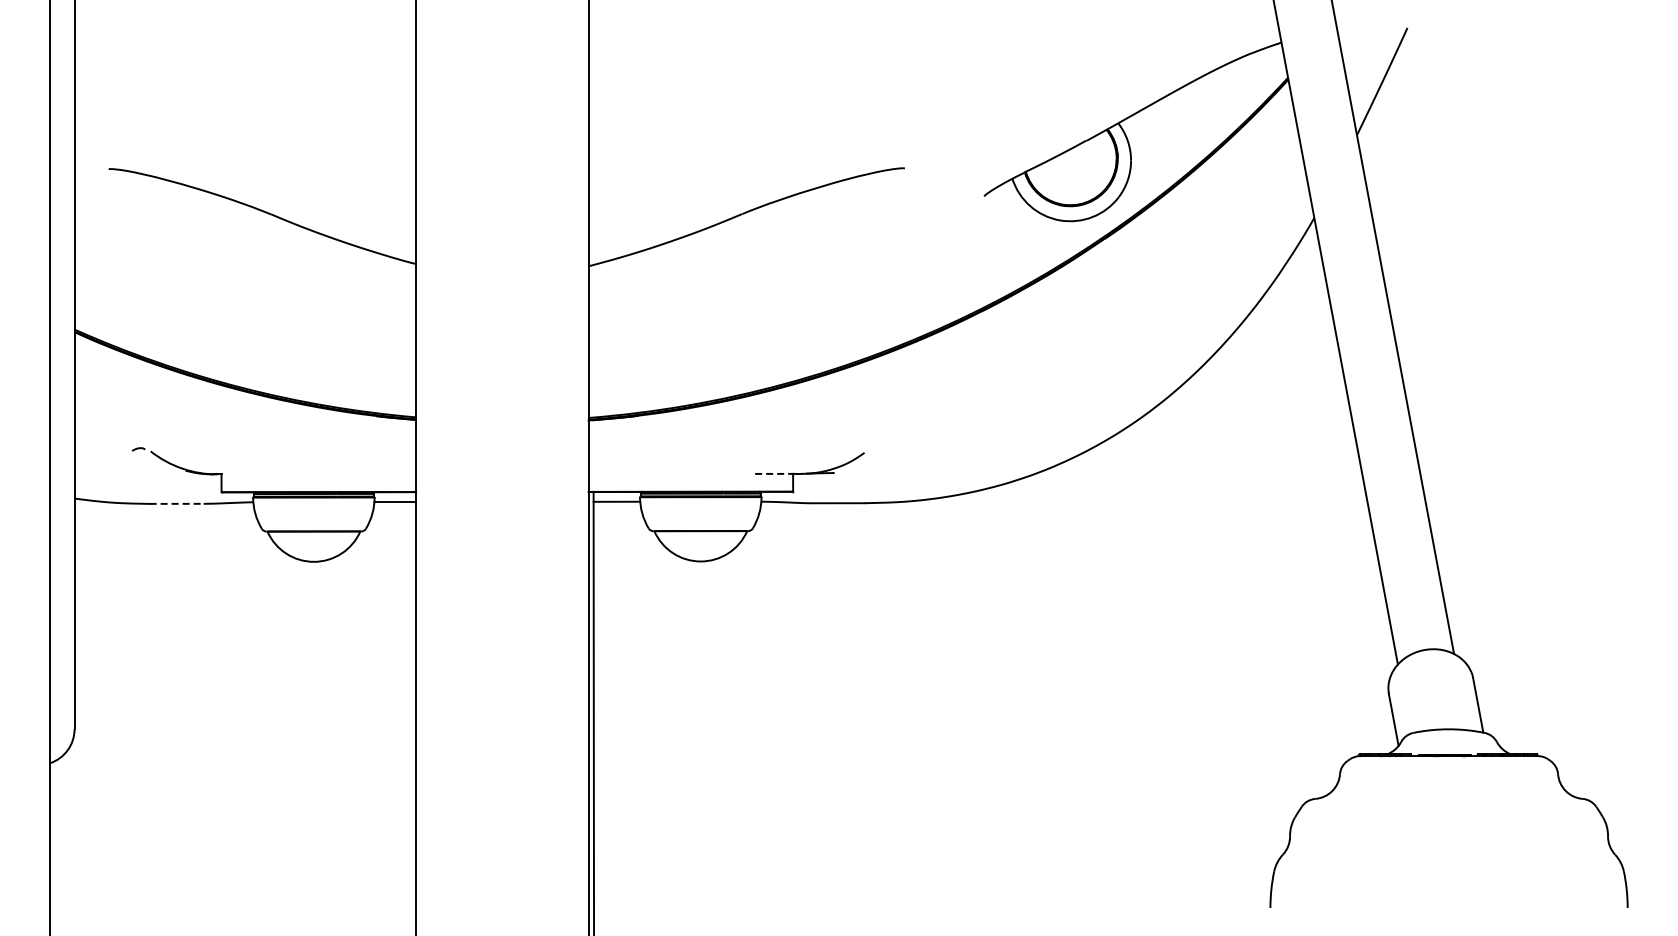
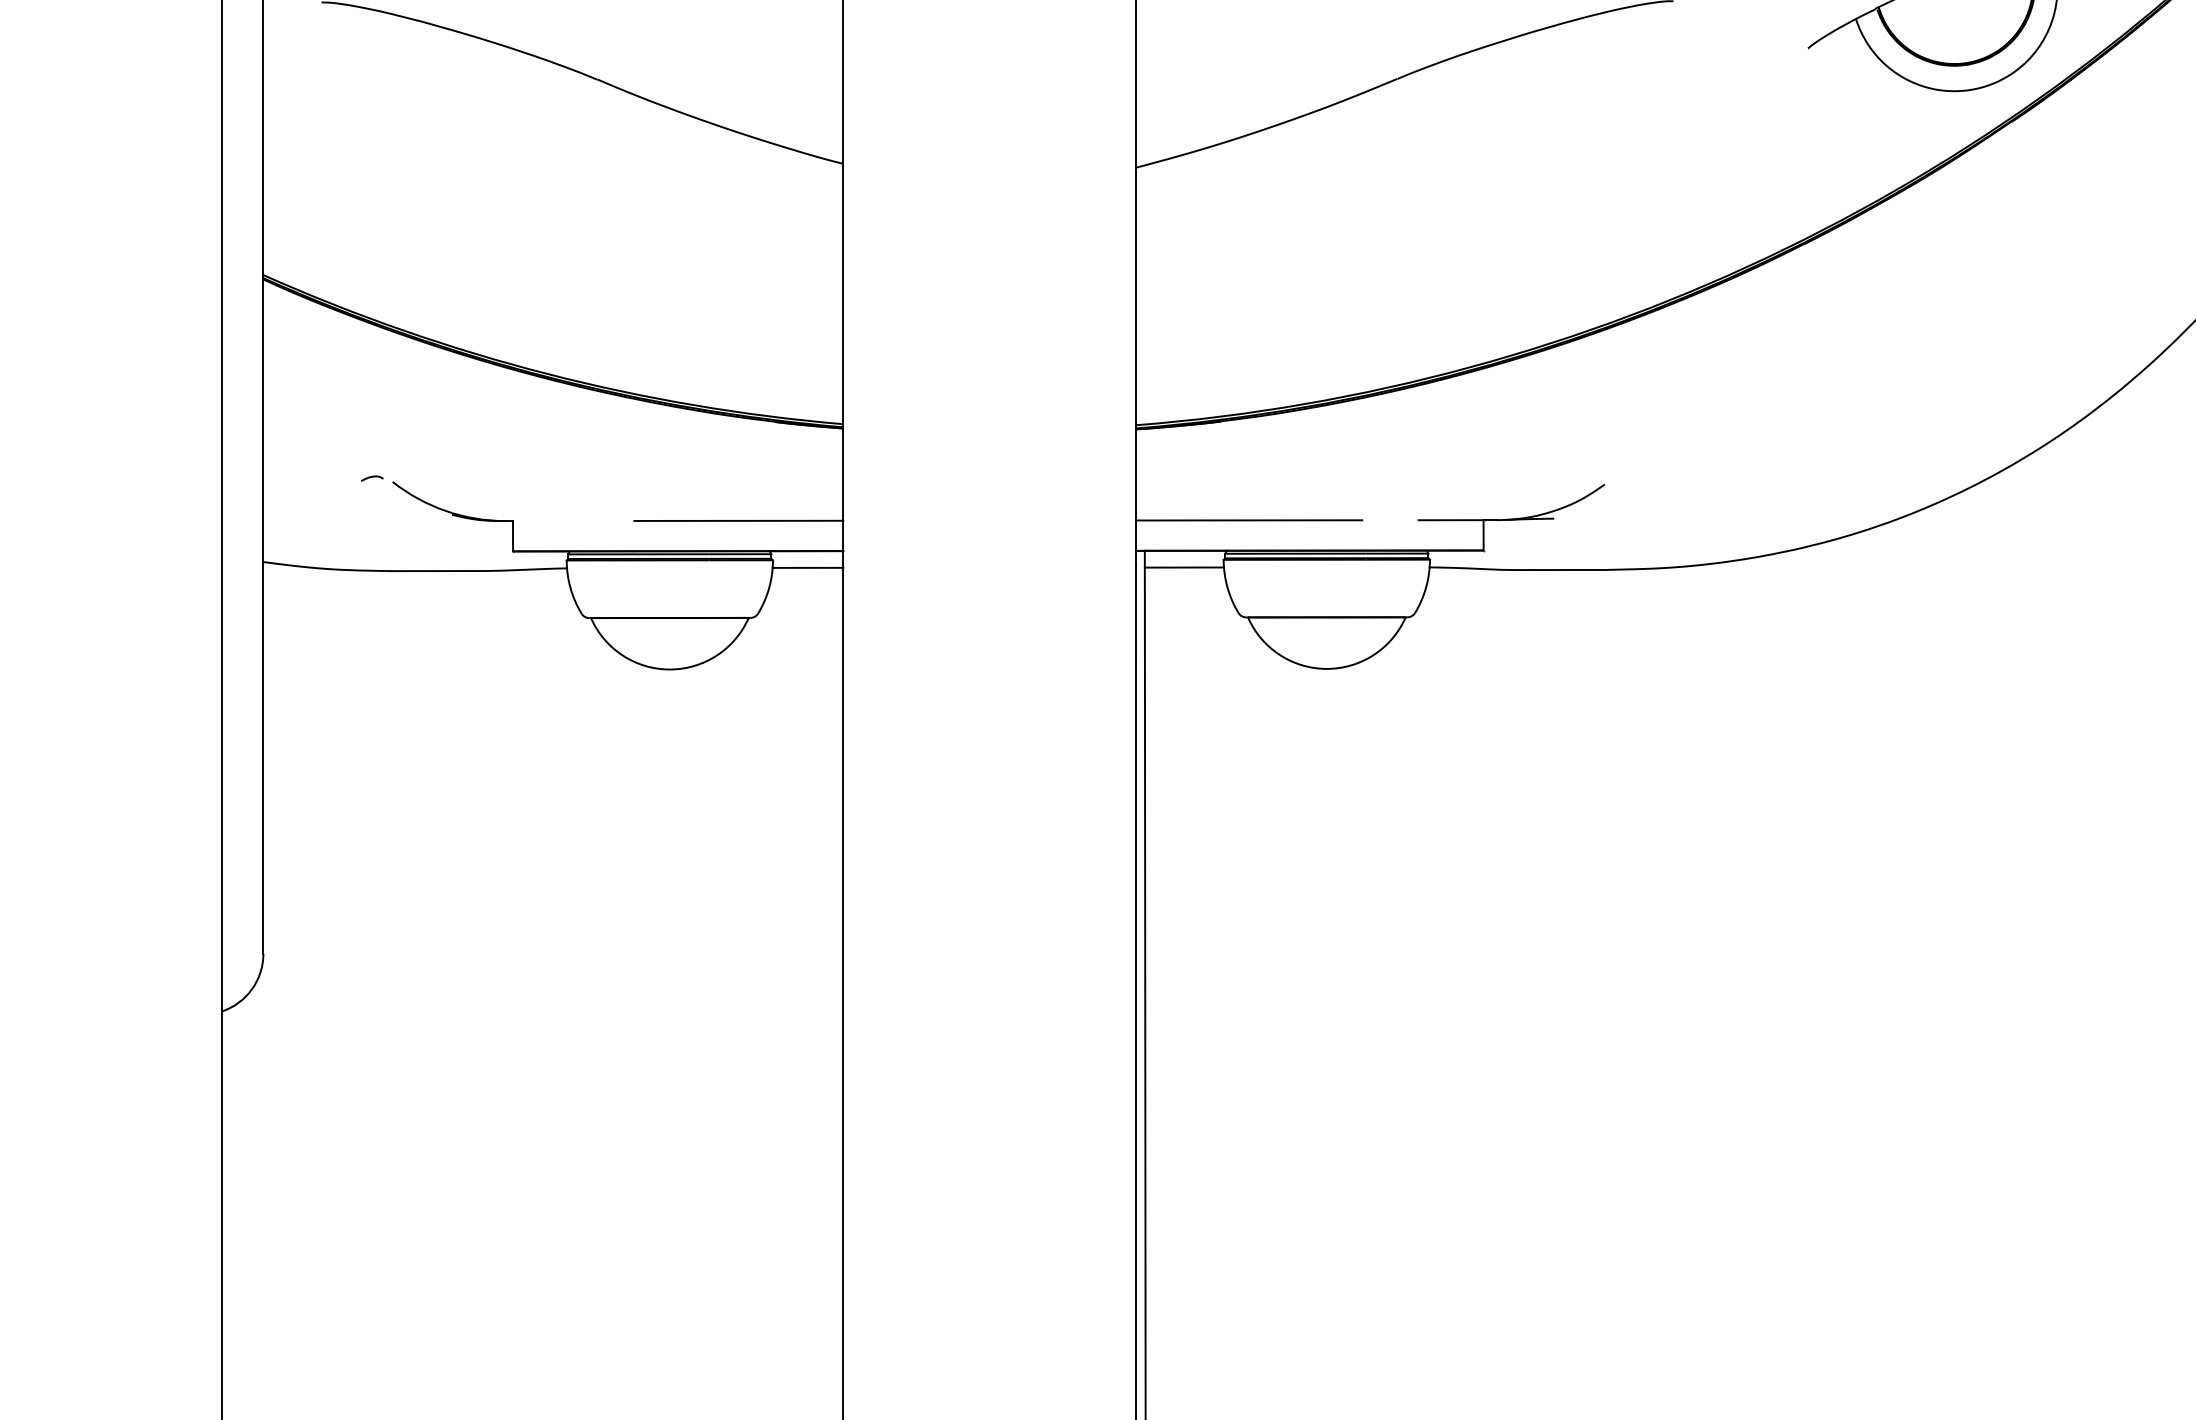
line: (654, 473) -> (1248, 519), added
line: (774, 473) -> (1451, 519), dashed -> solid
line: (354, 474) -> (738, 521), added
line: (176, 503) -> (436, 570), dashed -> solid

